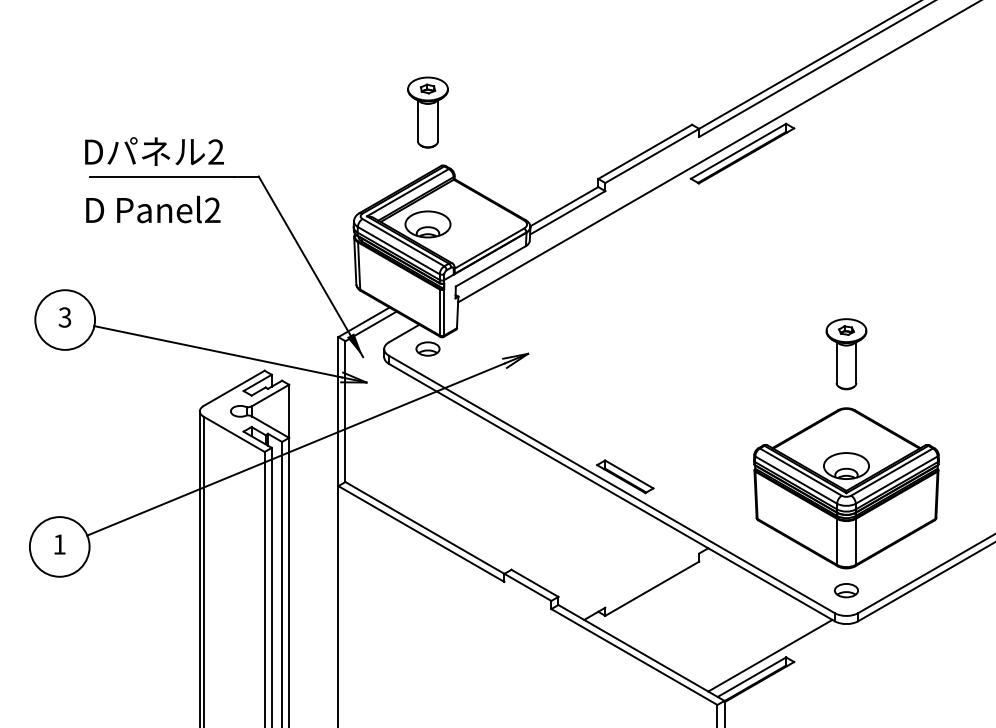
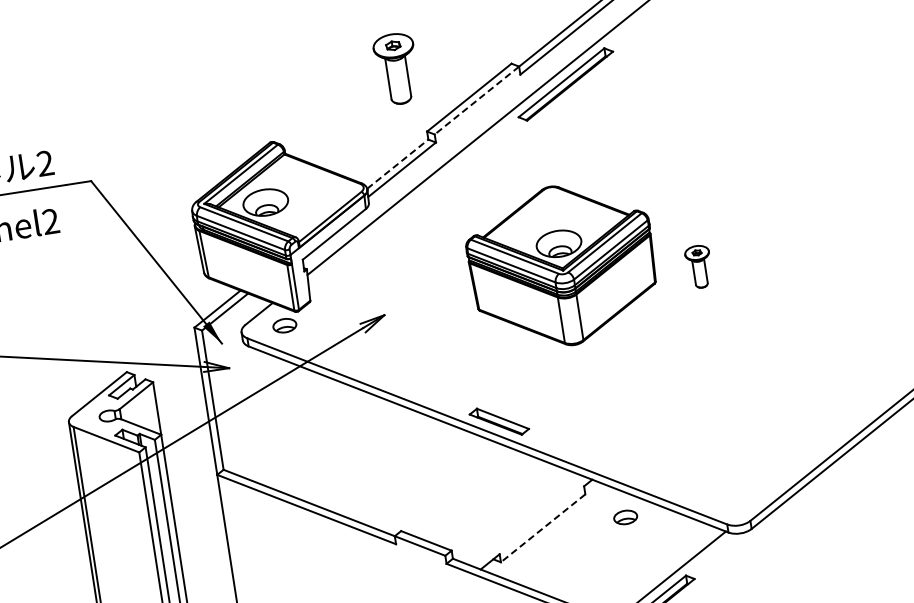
part: (427, 112) -> (396, 69), moved
line: (651, 156) -> (476, 101), solid -> dashed
line: (564, 206) -> (397, 163), solid -> dashed
part: (846, 354) -> (699, 267), size x0.6
part: (846, 488) -> (562, 266), moved
line: (651, 589) -> (542, 529), solid -> dashed
part: (846, 590) -> (625, 517), moved

